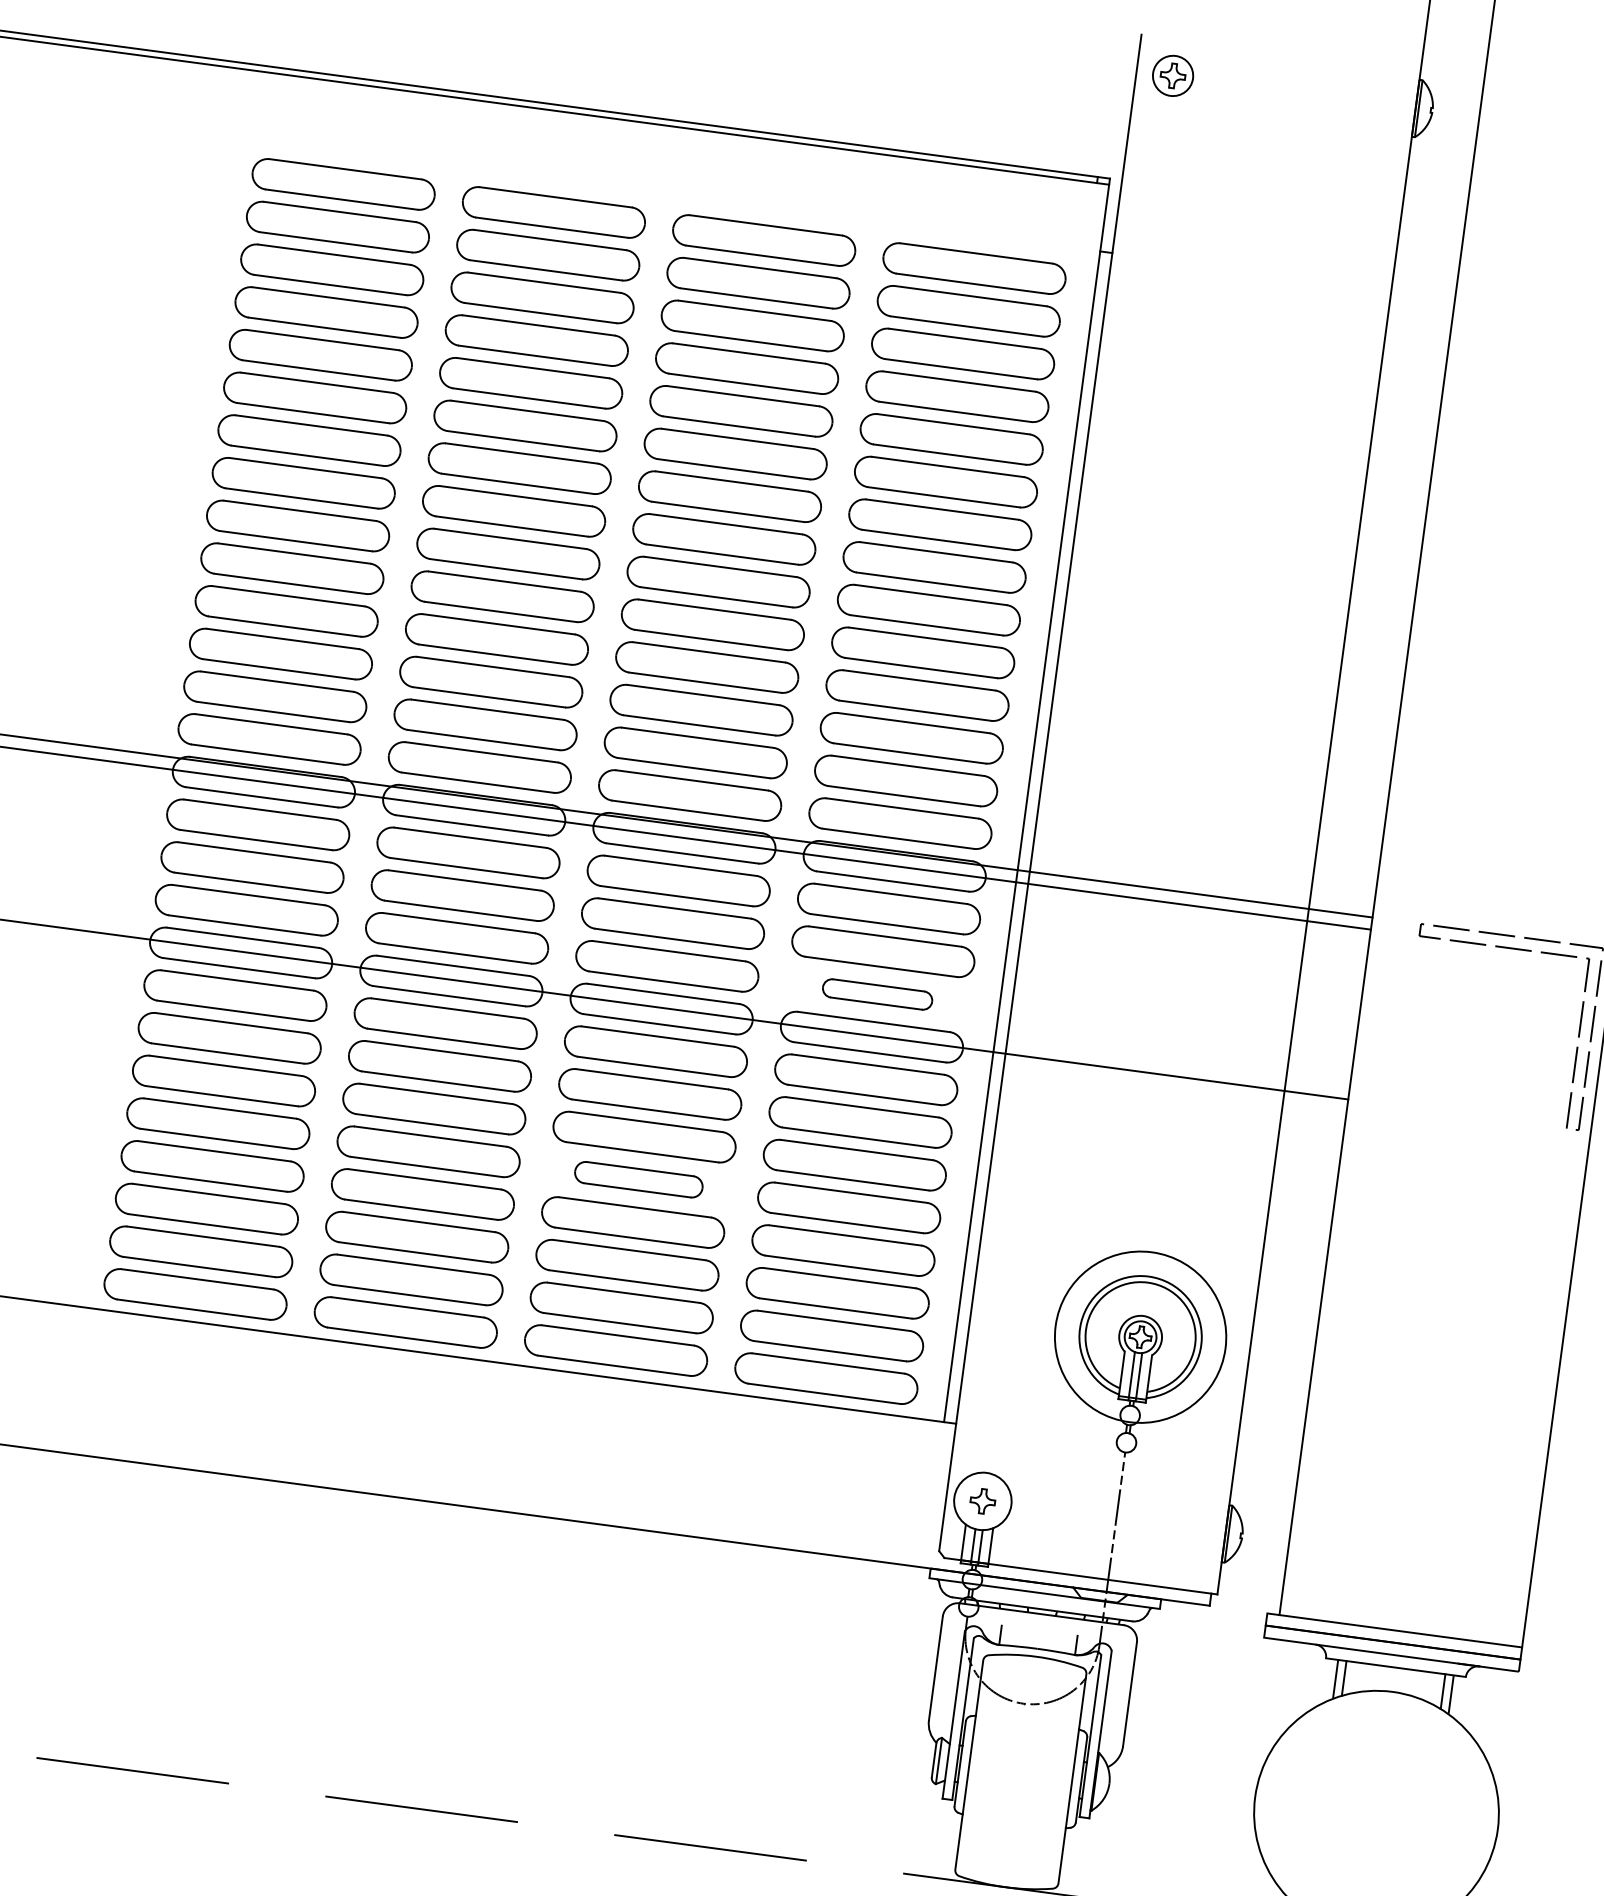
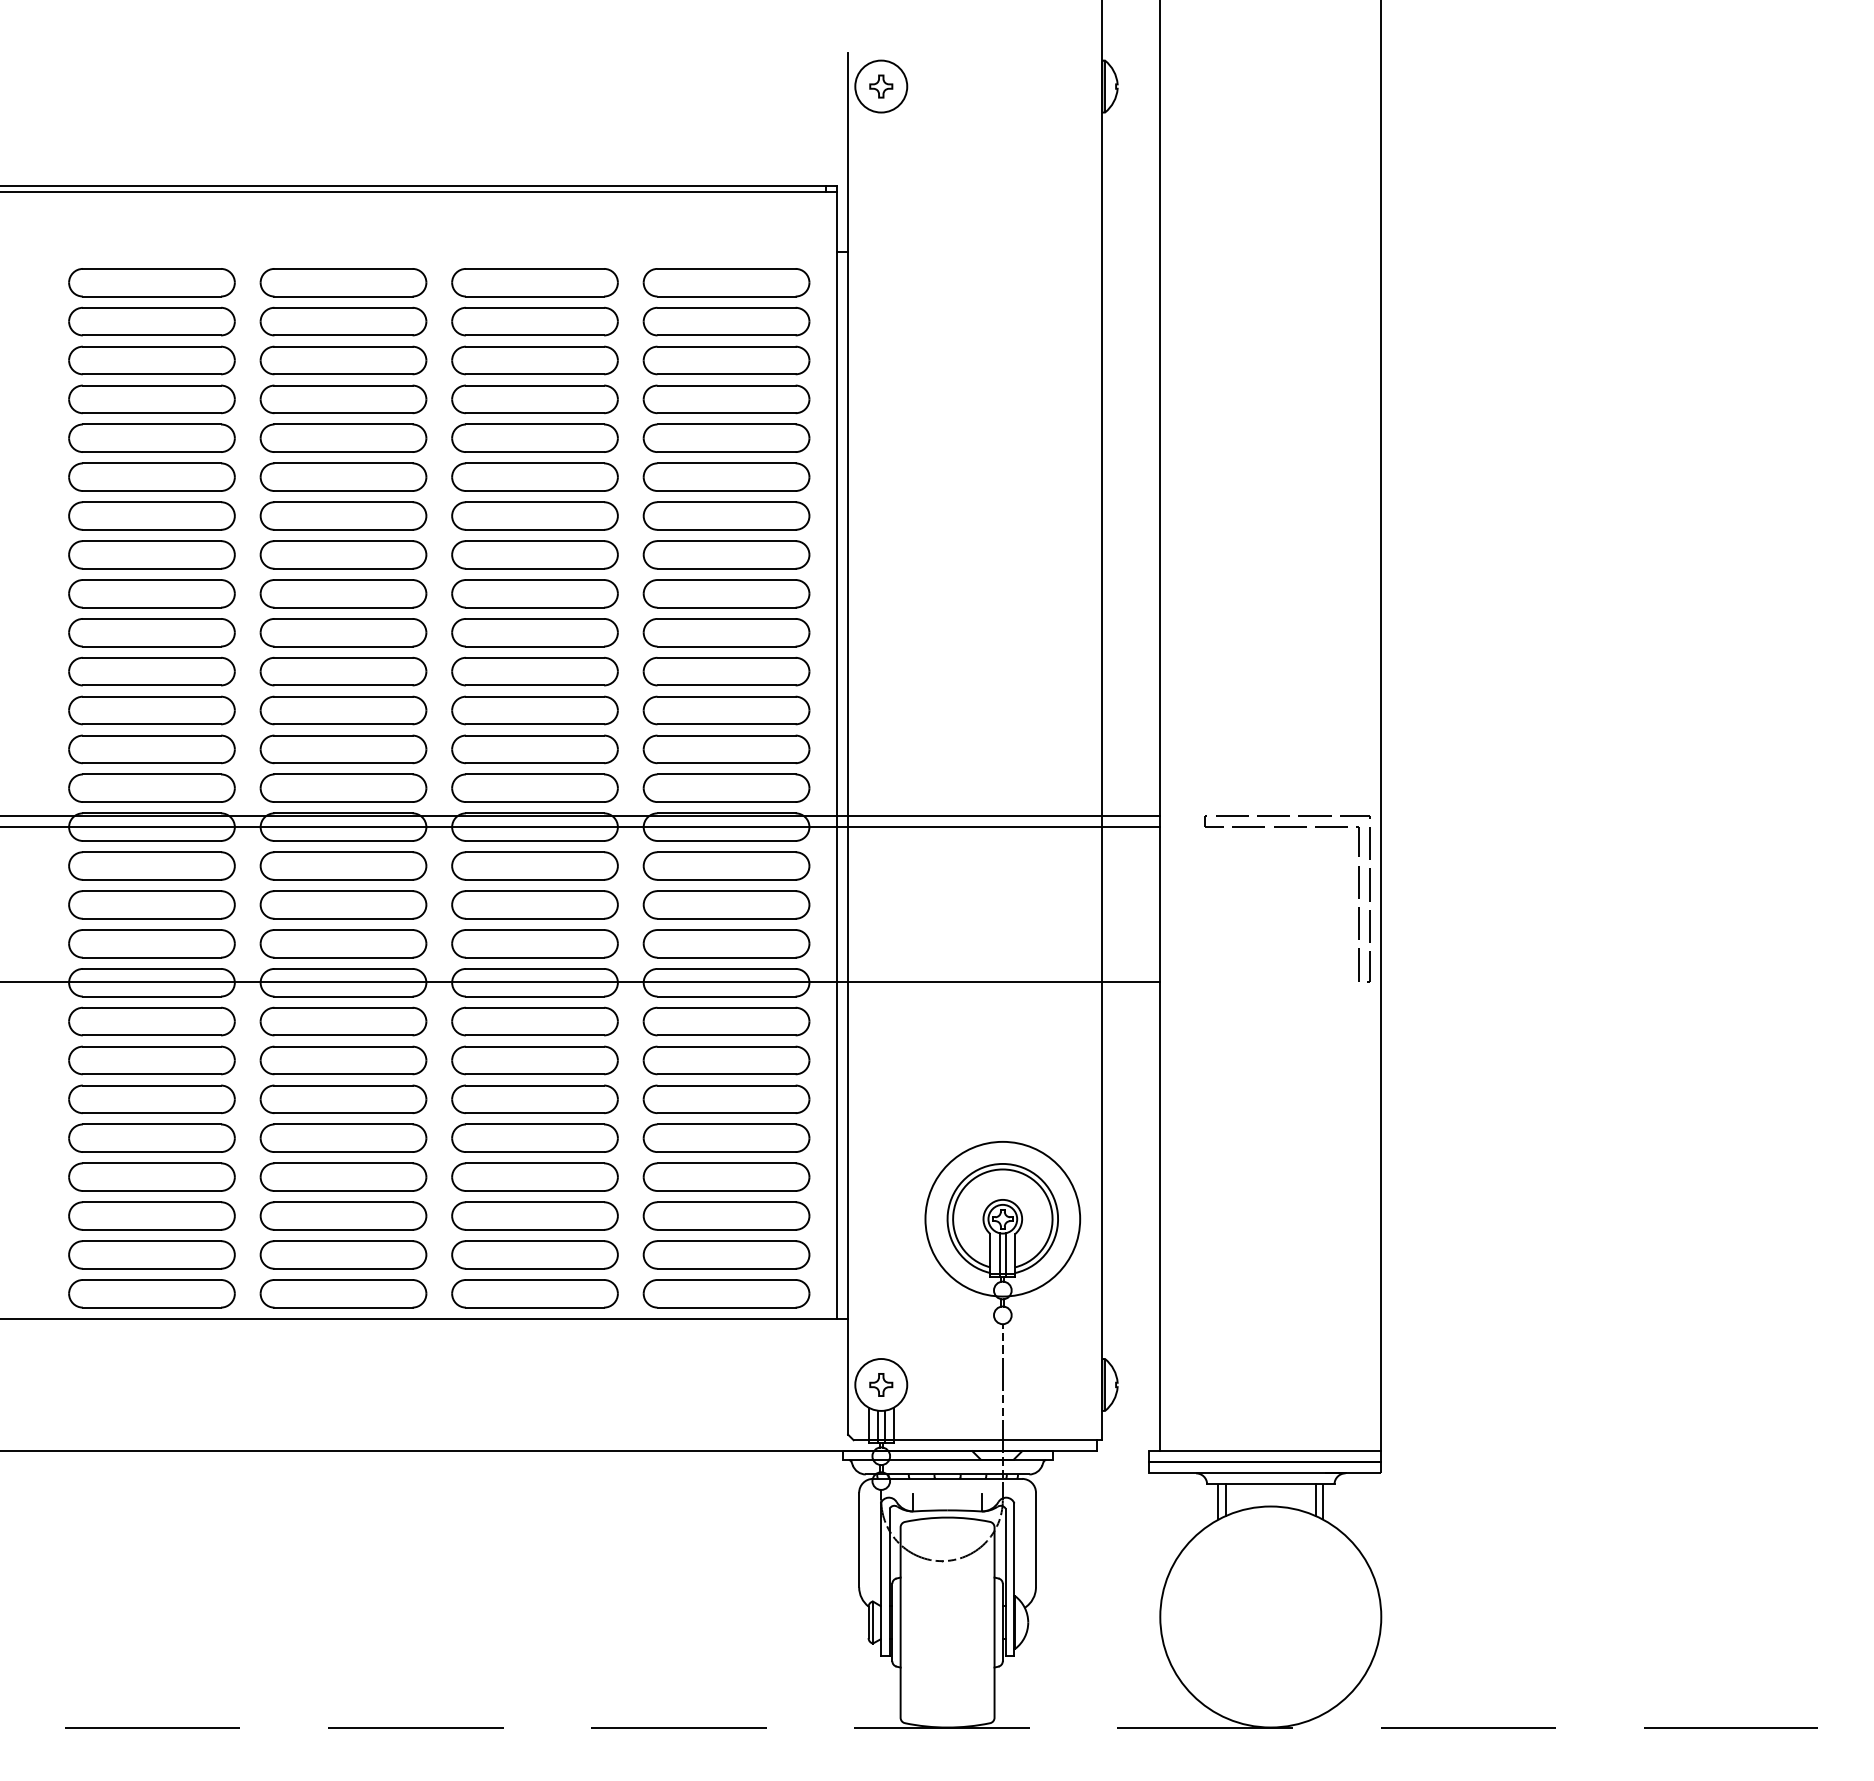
circle: (1173, 75) -> (881, 86), size x1.43
part: (877, 994) -> (726, 943), size x1.67
part: (638, 1178) -> (534, 1137), size x1.43

